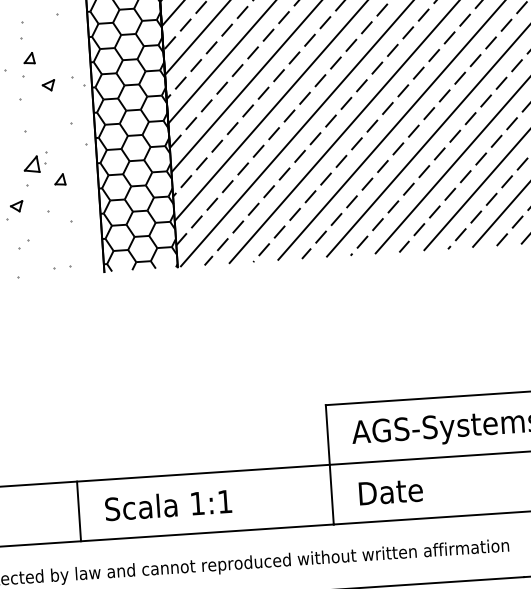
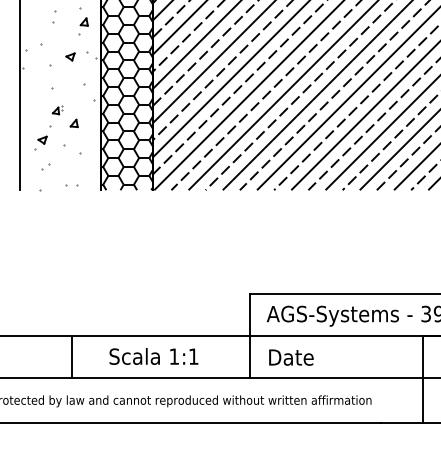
part: (28, 64) -> (83, 26), moved
part: (35, 161) -> (57, 109), size x0.6
text: (167, 505) -> (153, 356), moved

